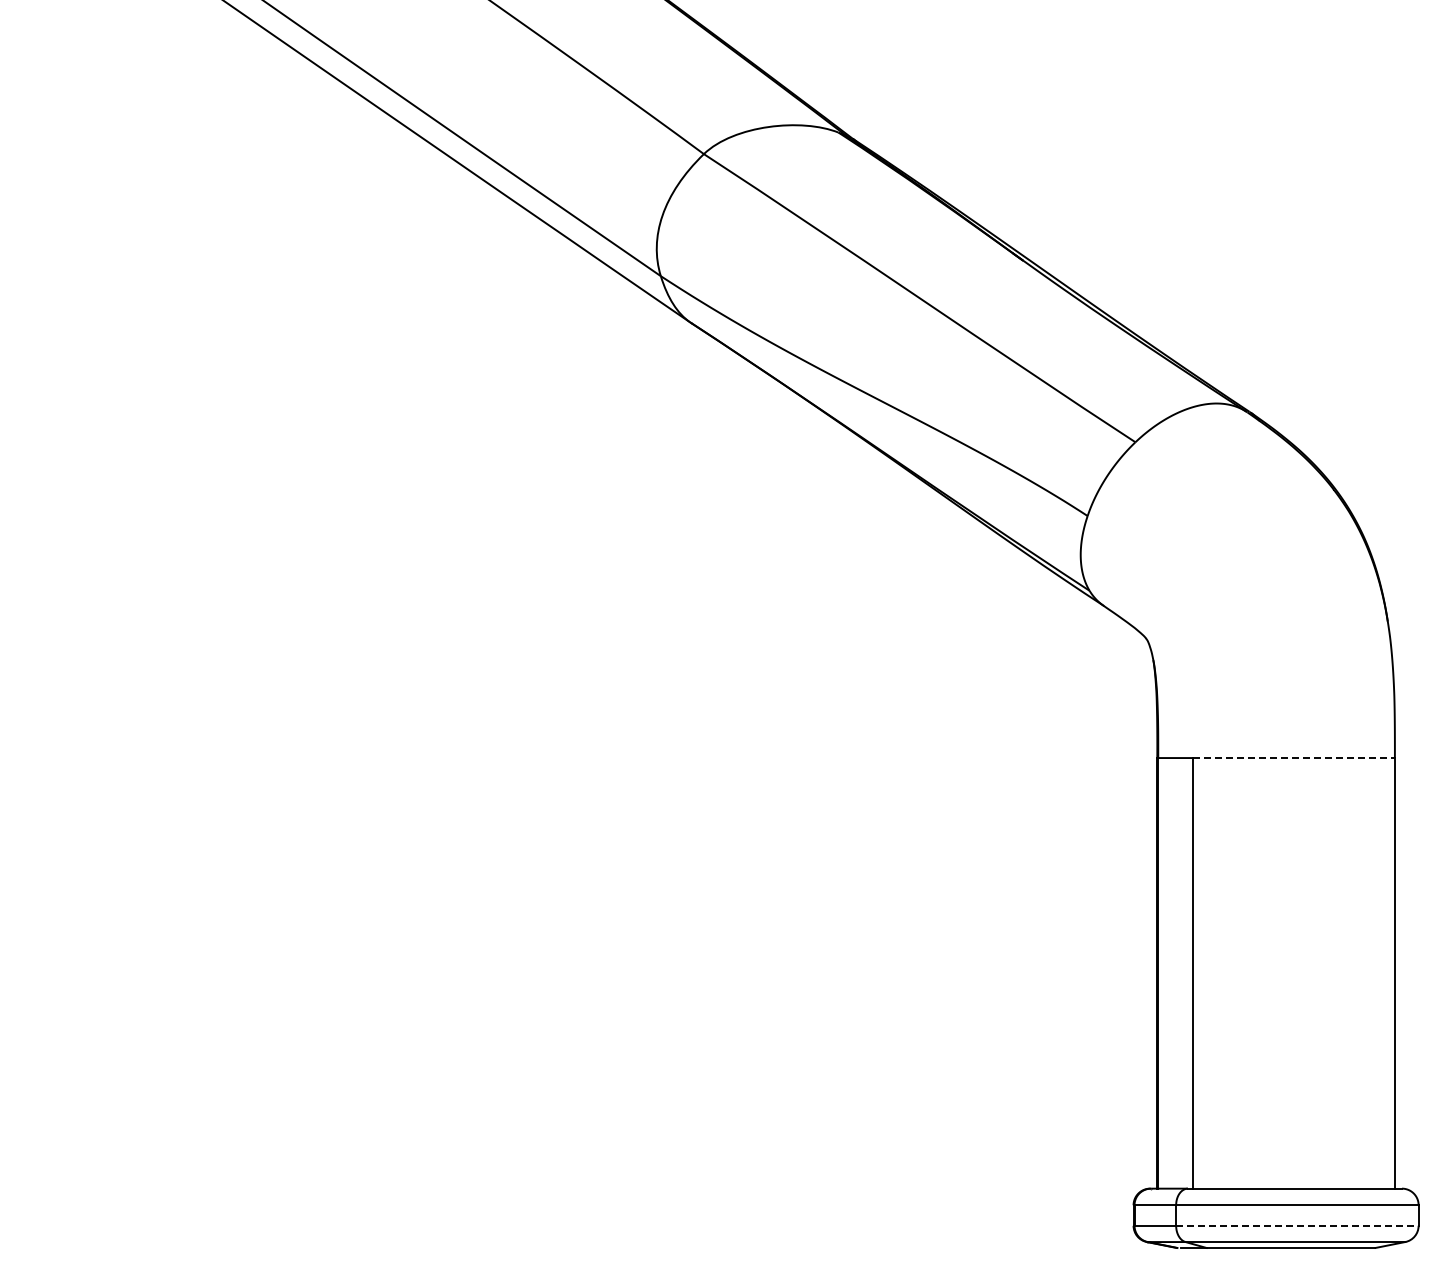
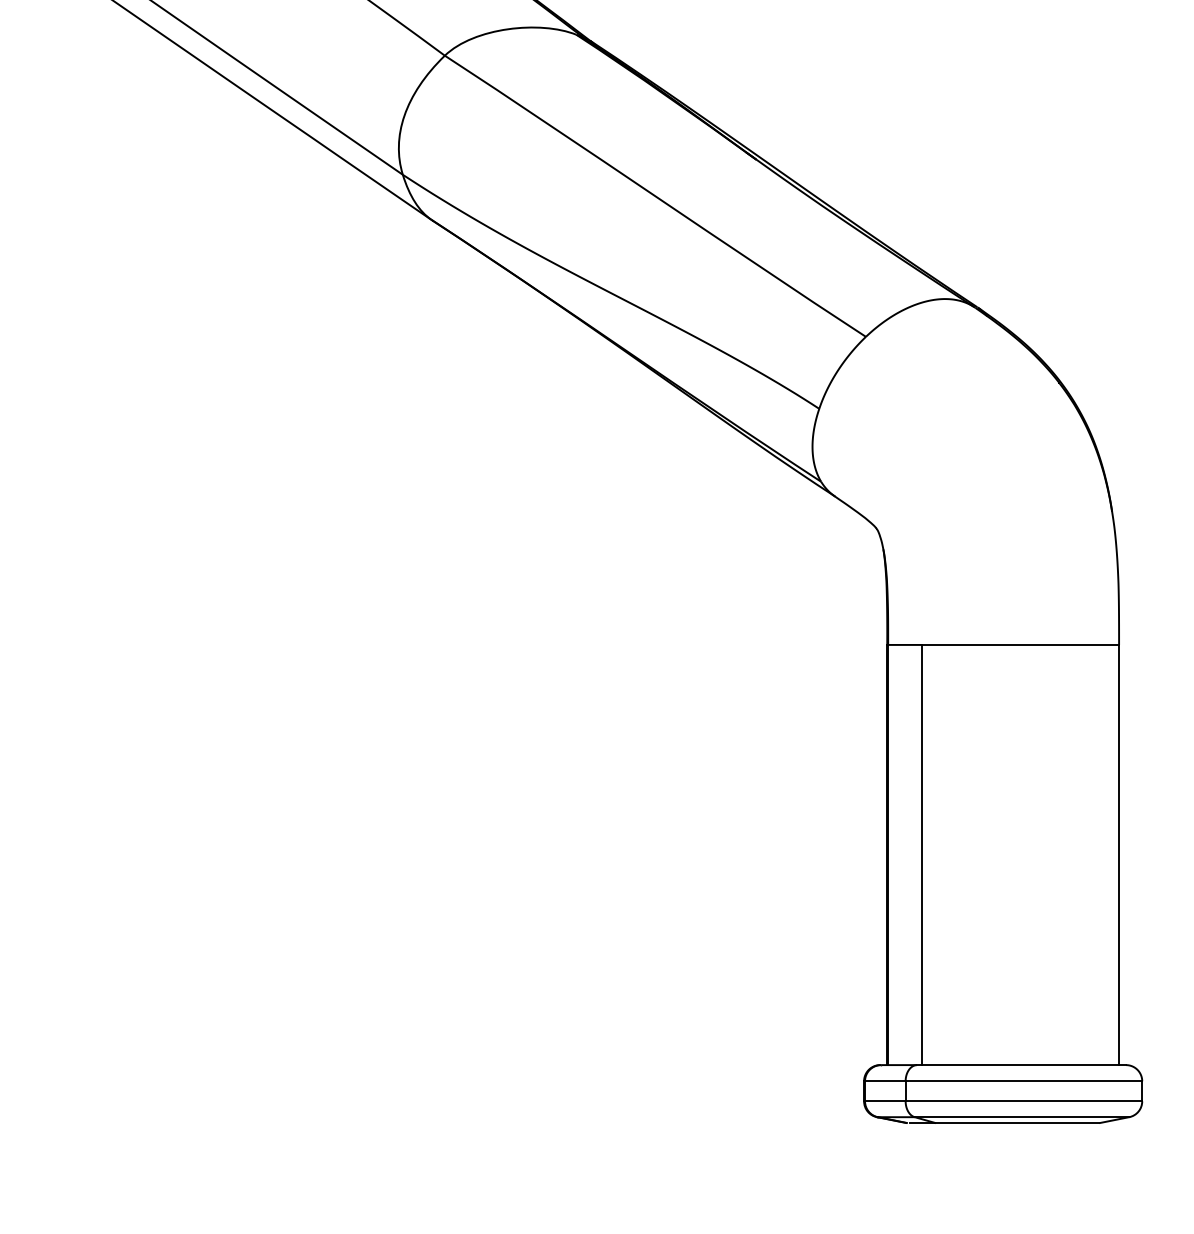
line: (1294, 758) -> (1021, 645), dashed -> solid
line: (1297, 1225) -> (1024, 1101), dashed -> solid

